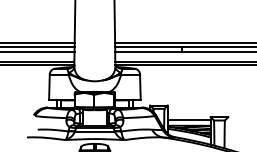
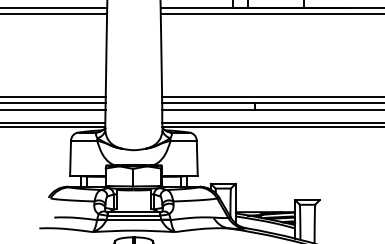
line: (189, 119) -> (265, 203), removed

